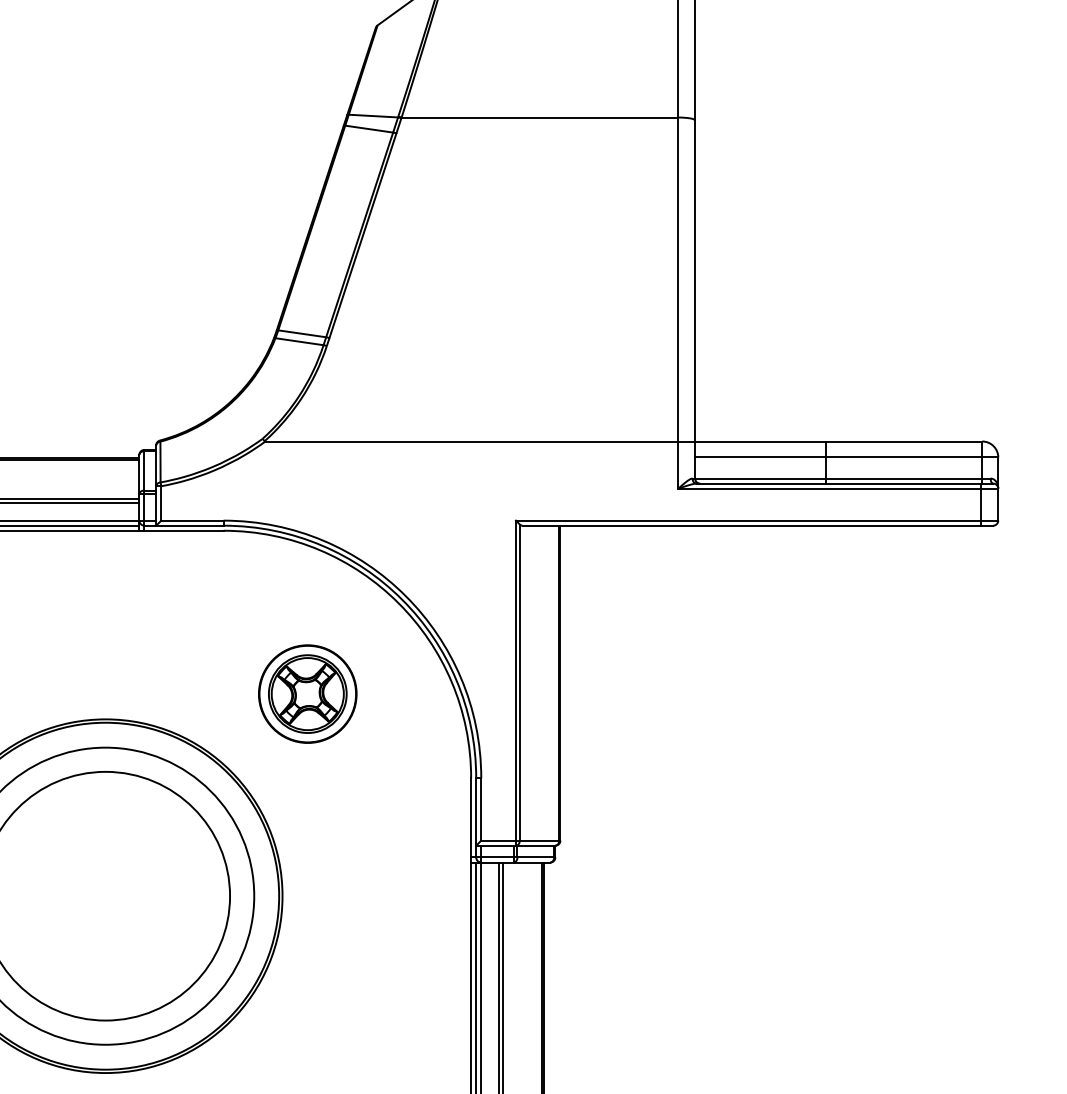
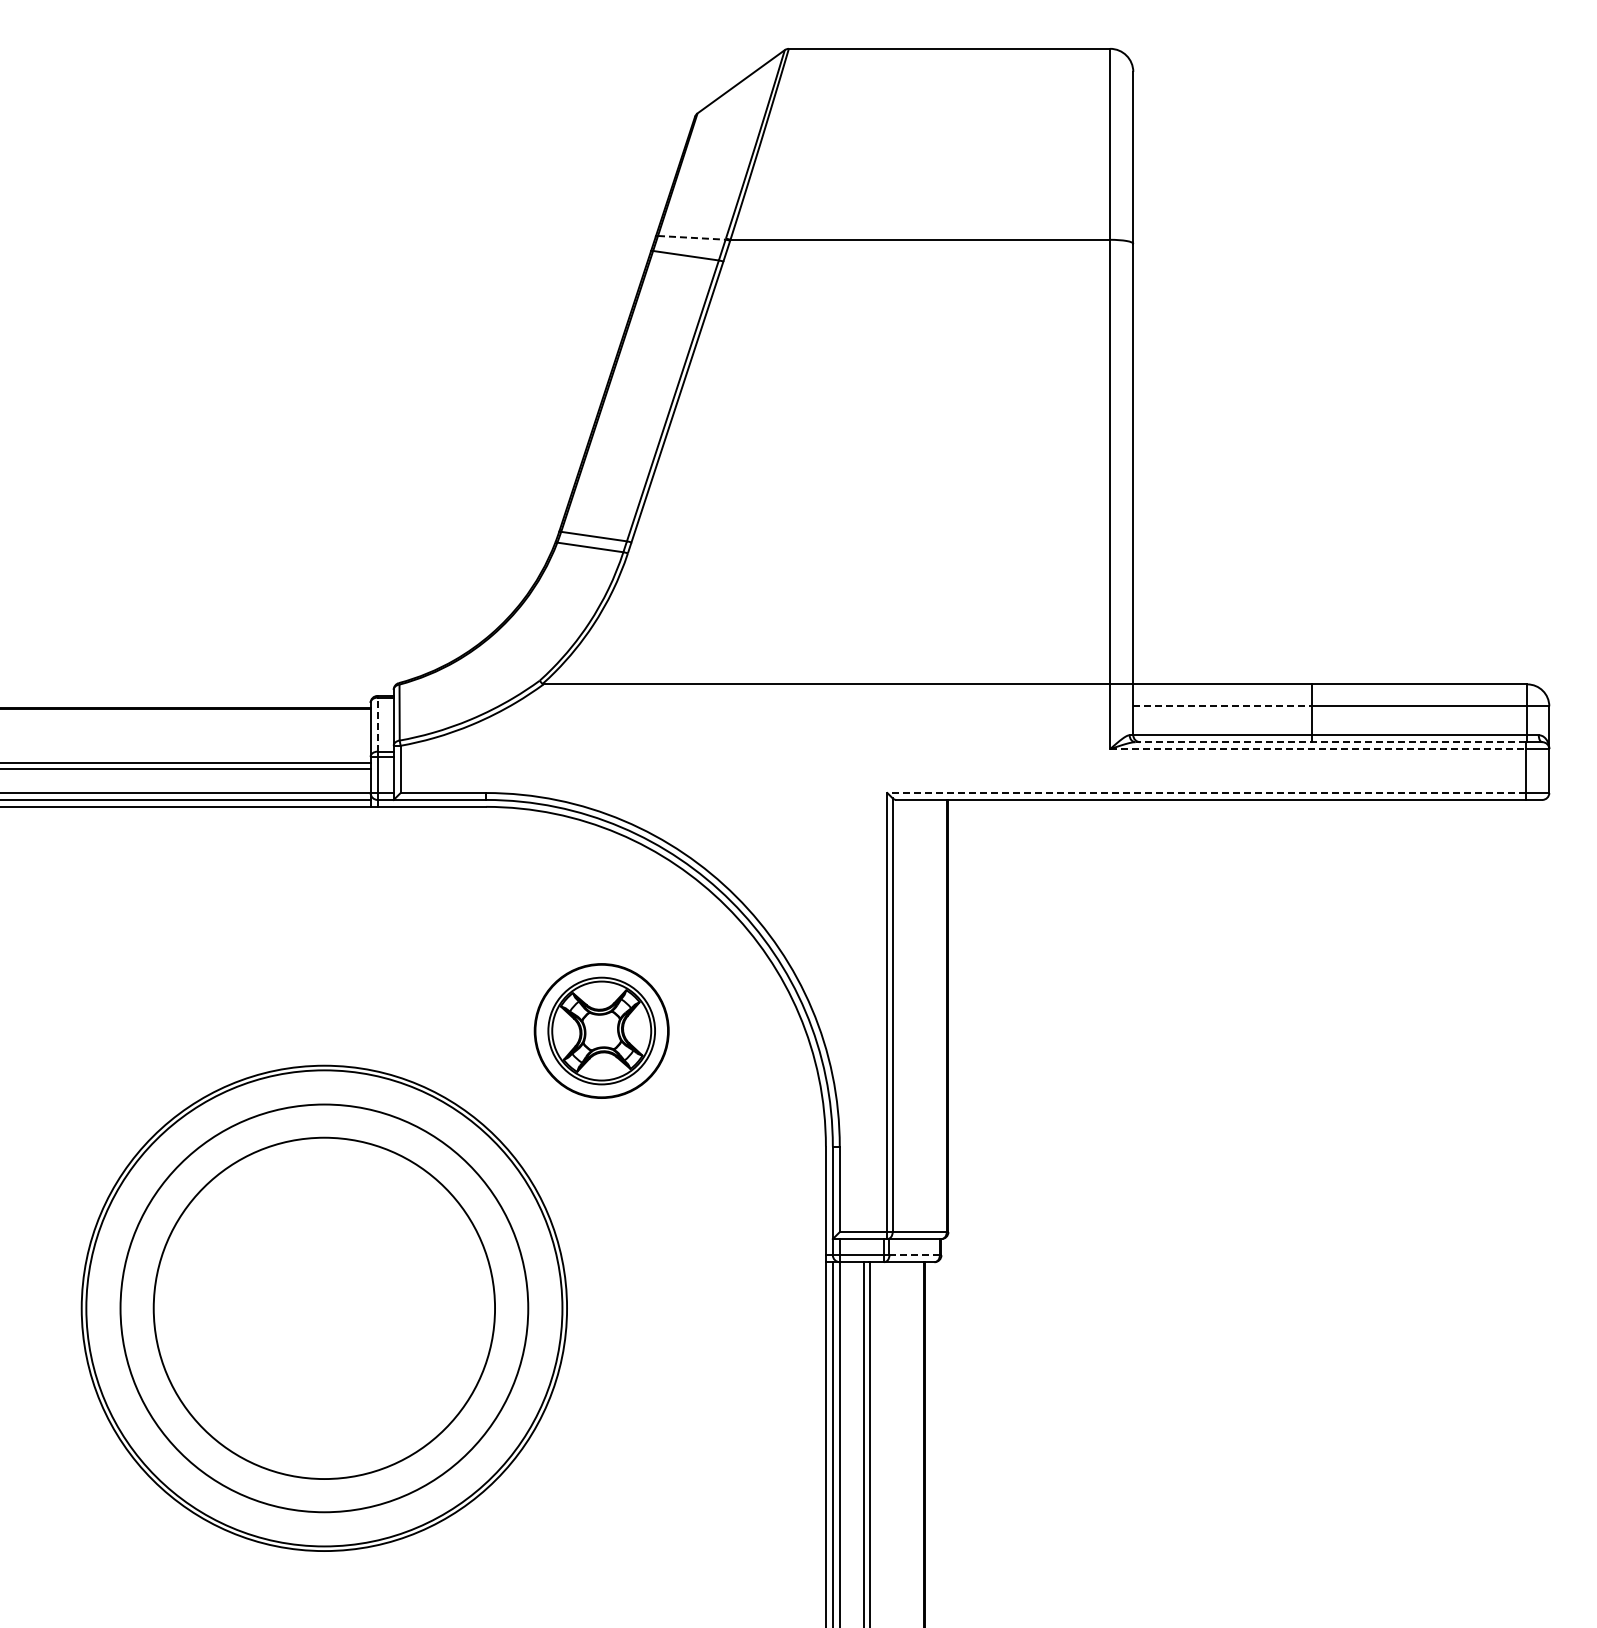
line: (373, 115) -> (691, 237), solid -> dashed
line: (760, 457) -> (1222, 706), solid -> dashed
line: (144, 470) -> (377, 724), solid -> dashed
line: (838, 483) -> (1330, 742), solid -> dashed
line: (830, 488) -> (1318, 749), solid -> dashed
line: (748, 521) -> (1206, 793), solid -> dashed
line: (535, 857) -> (914, 1255), solid -> dashed

